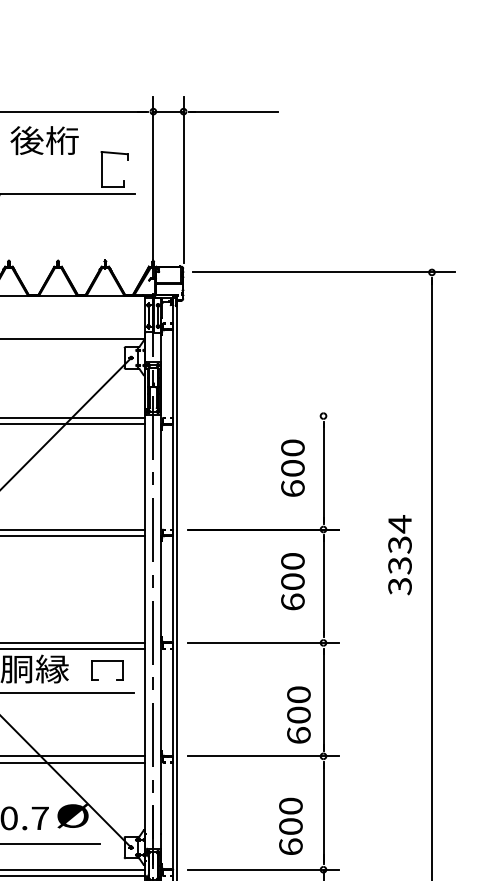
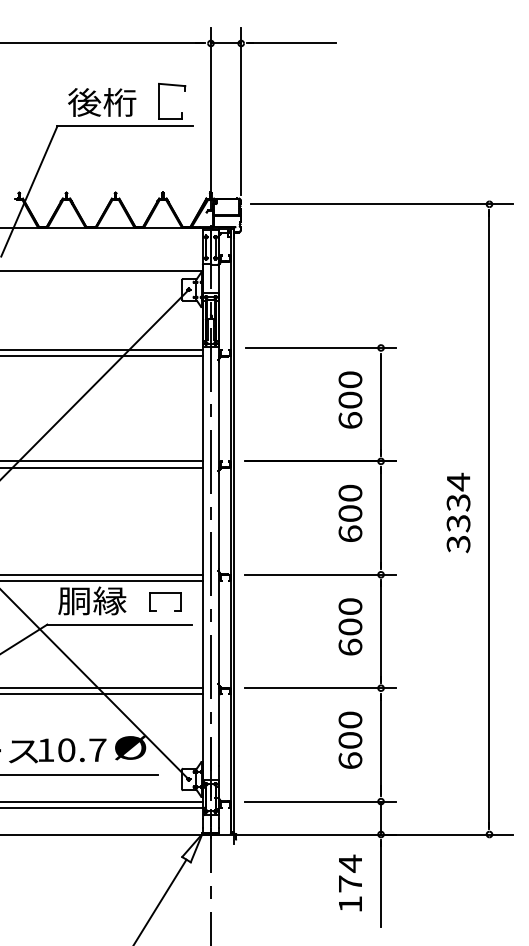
text: (44, 140) -> (102, 102), moved
line: (263, 415) -> (321, 347), added
text: (399, 554) -> (458, 512), moved
text: (298, 714) -> (350, 626), moved
text: (290, 825) -> (350, 739), moved

